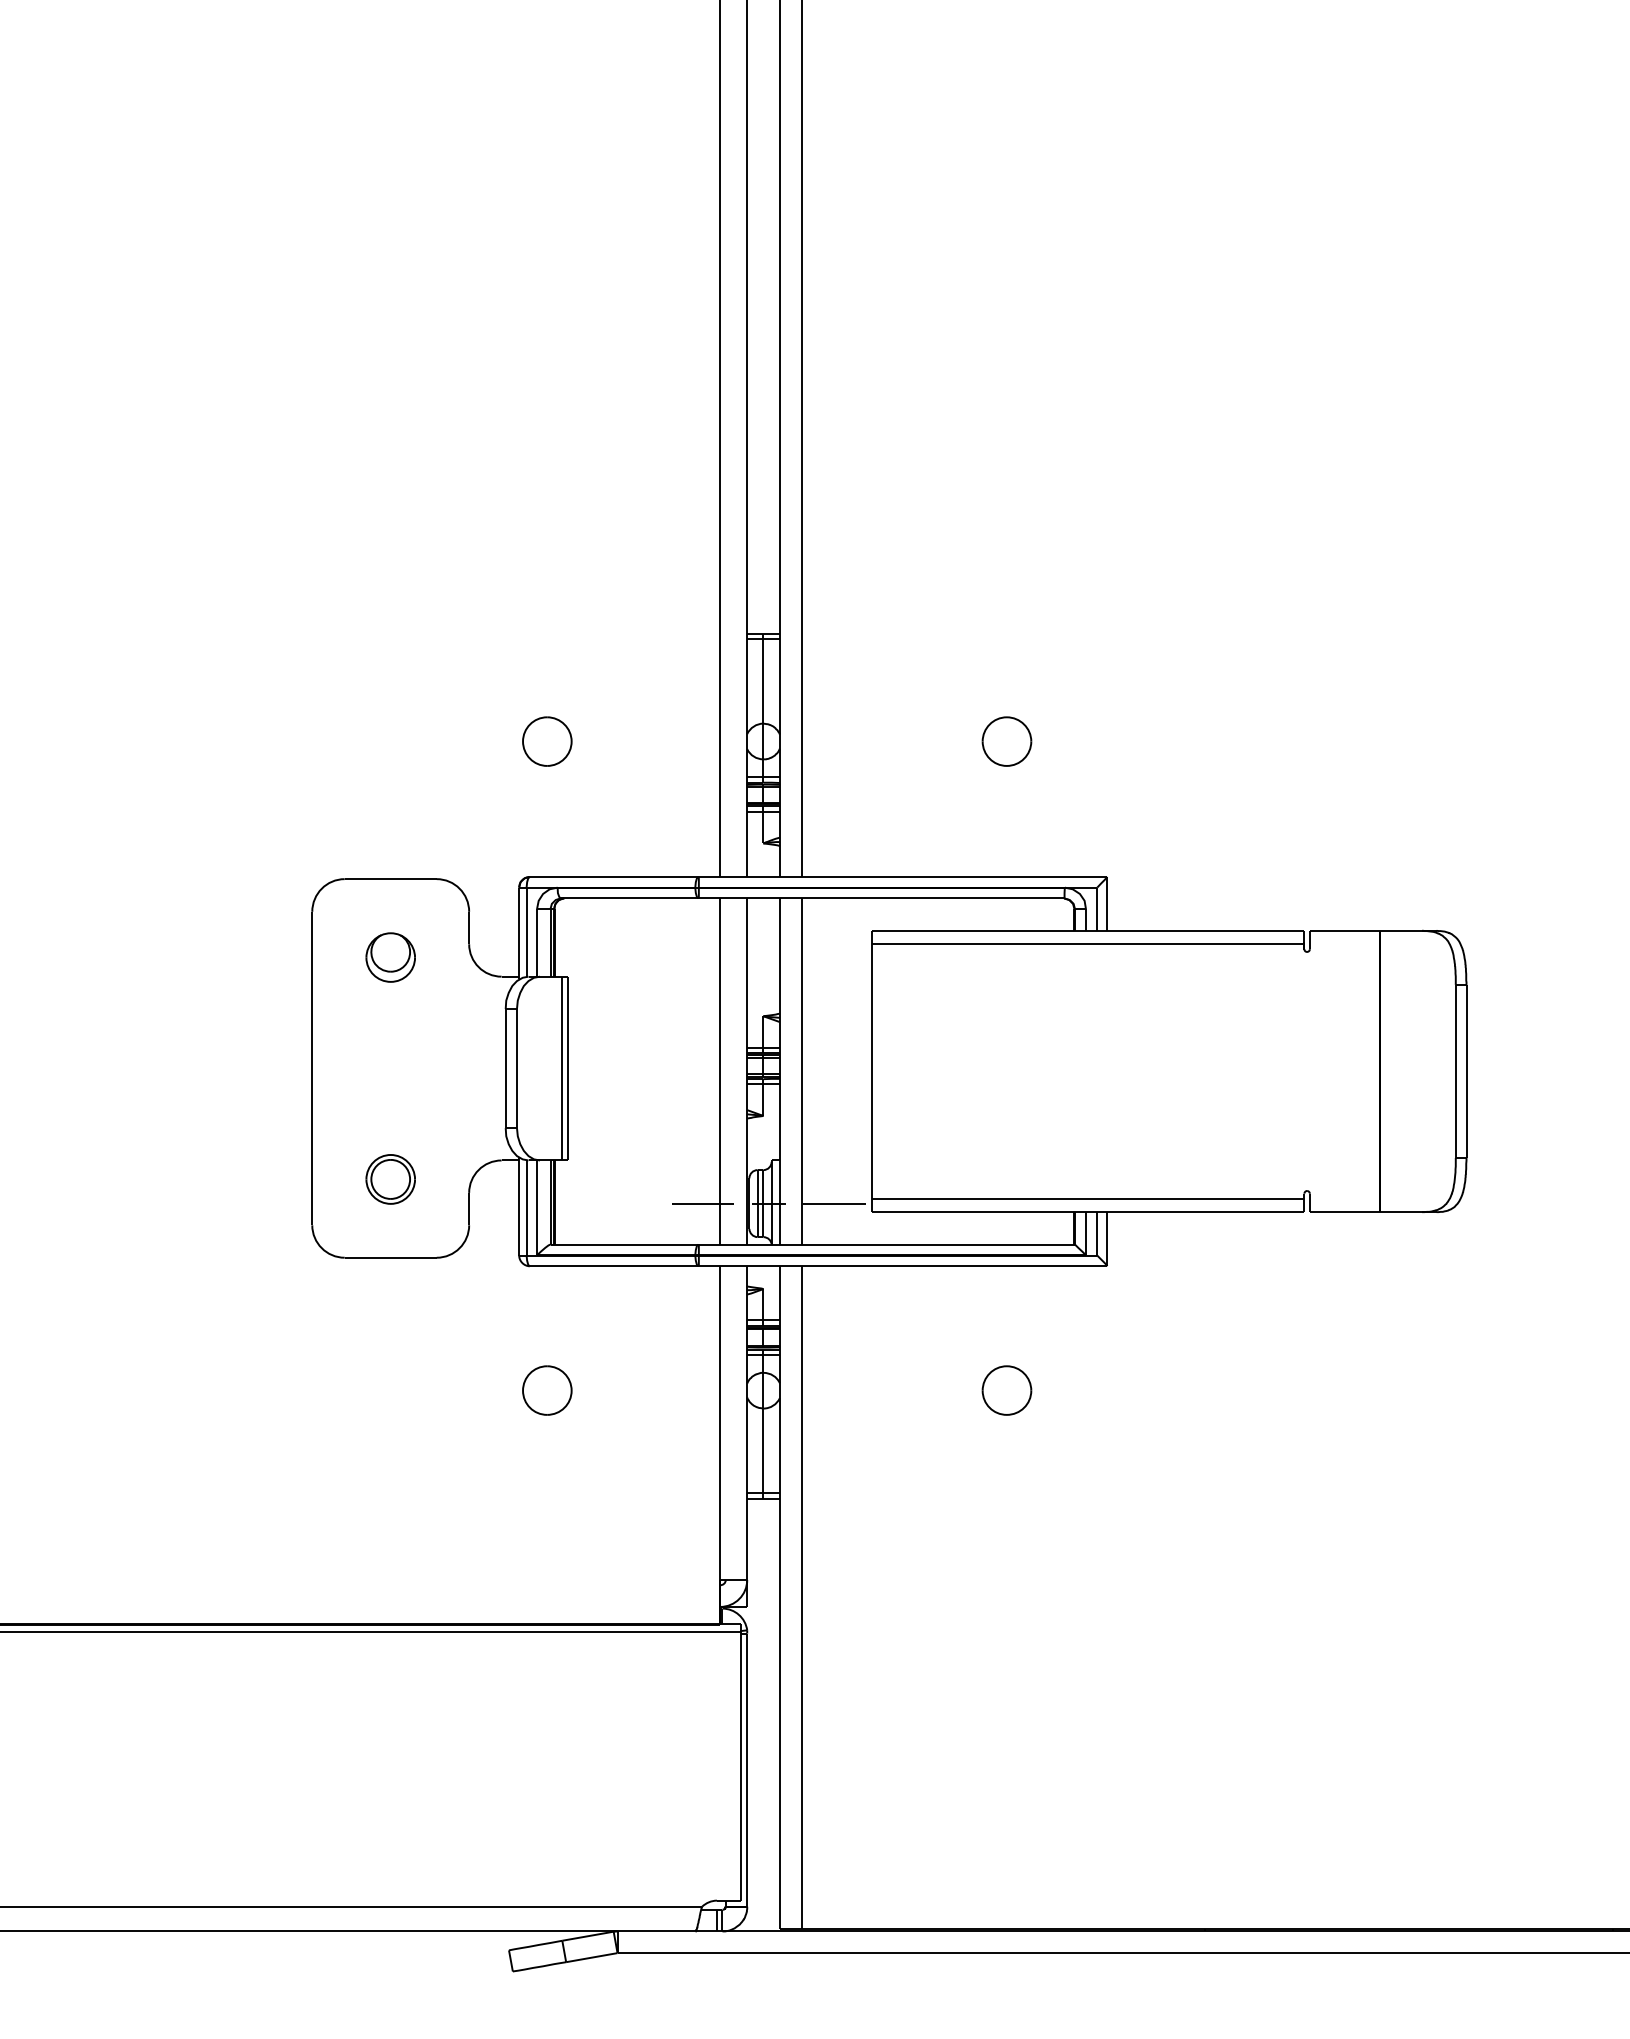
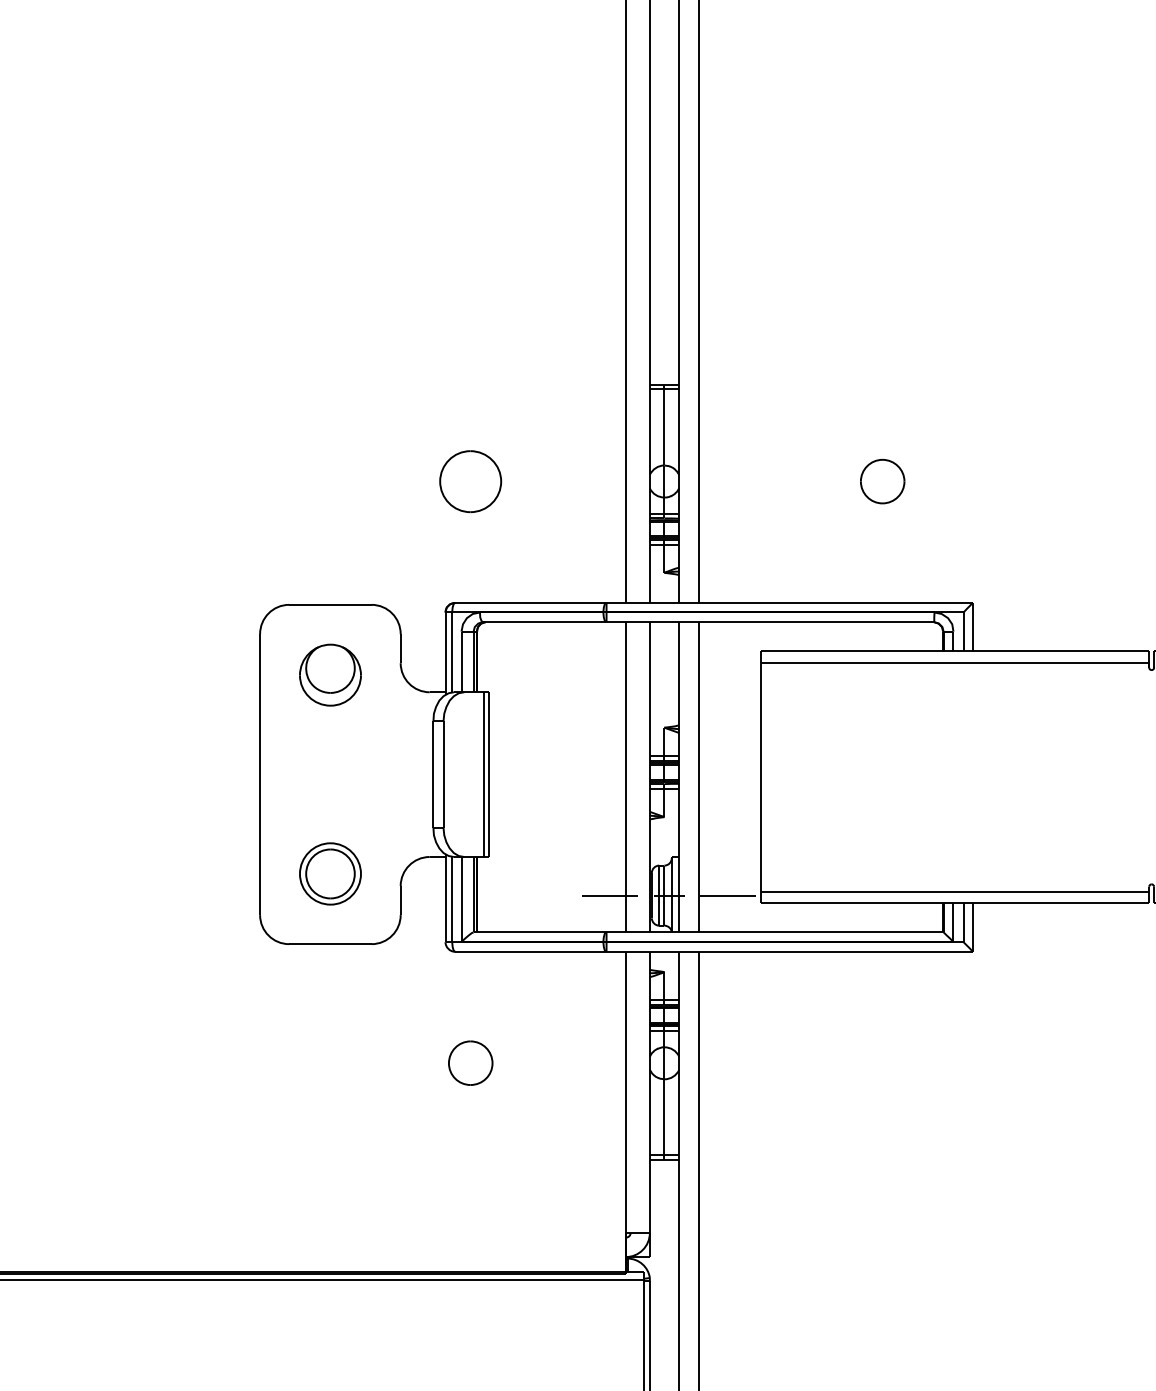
part: (547, 741) -> (470, 481), size x1.4
part: (390, 957) -> (330, 675), size x1.4
part: (390, 1179) -> (330, 874), size x1.4
part: (1006, 1390) -> (882, 1063), removed

